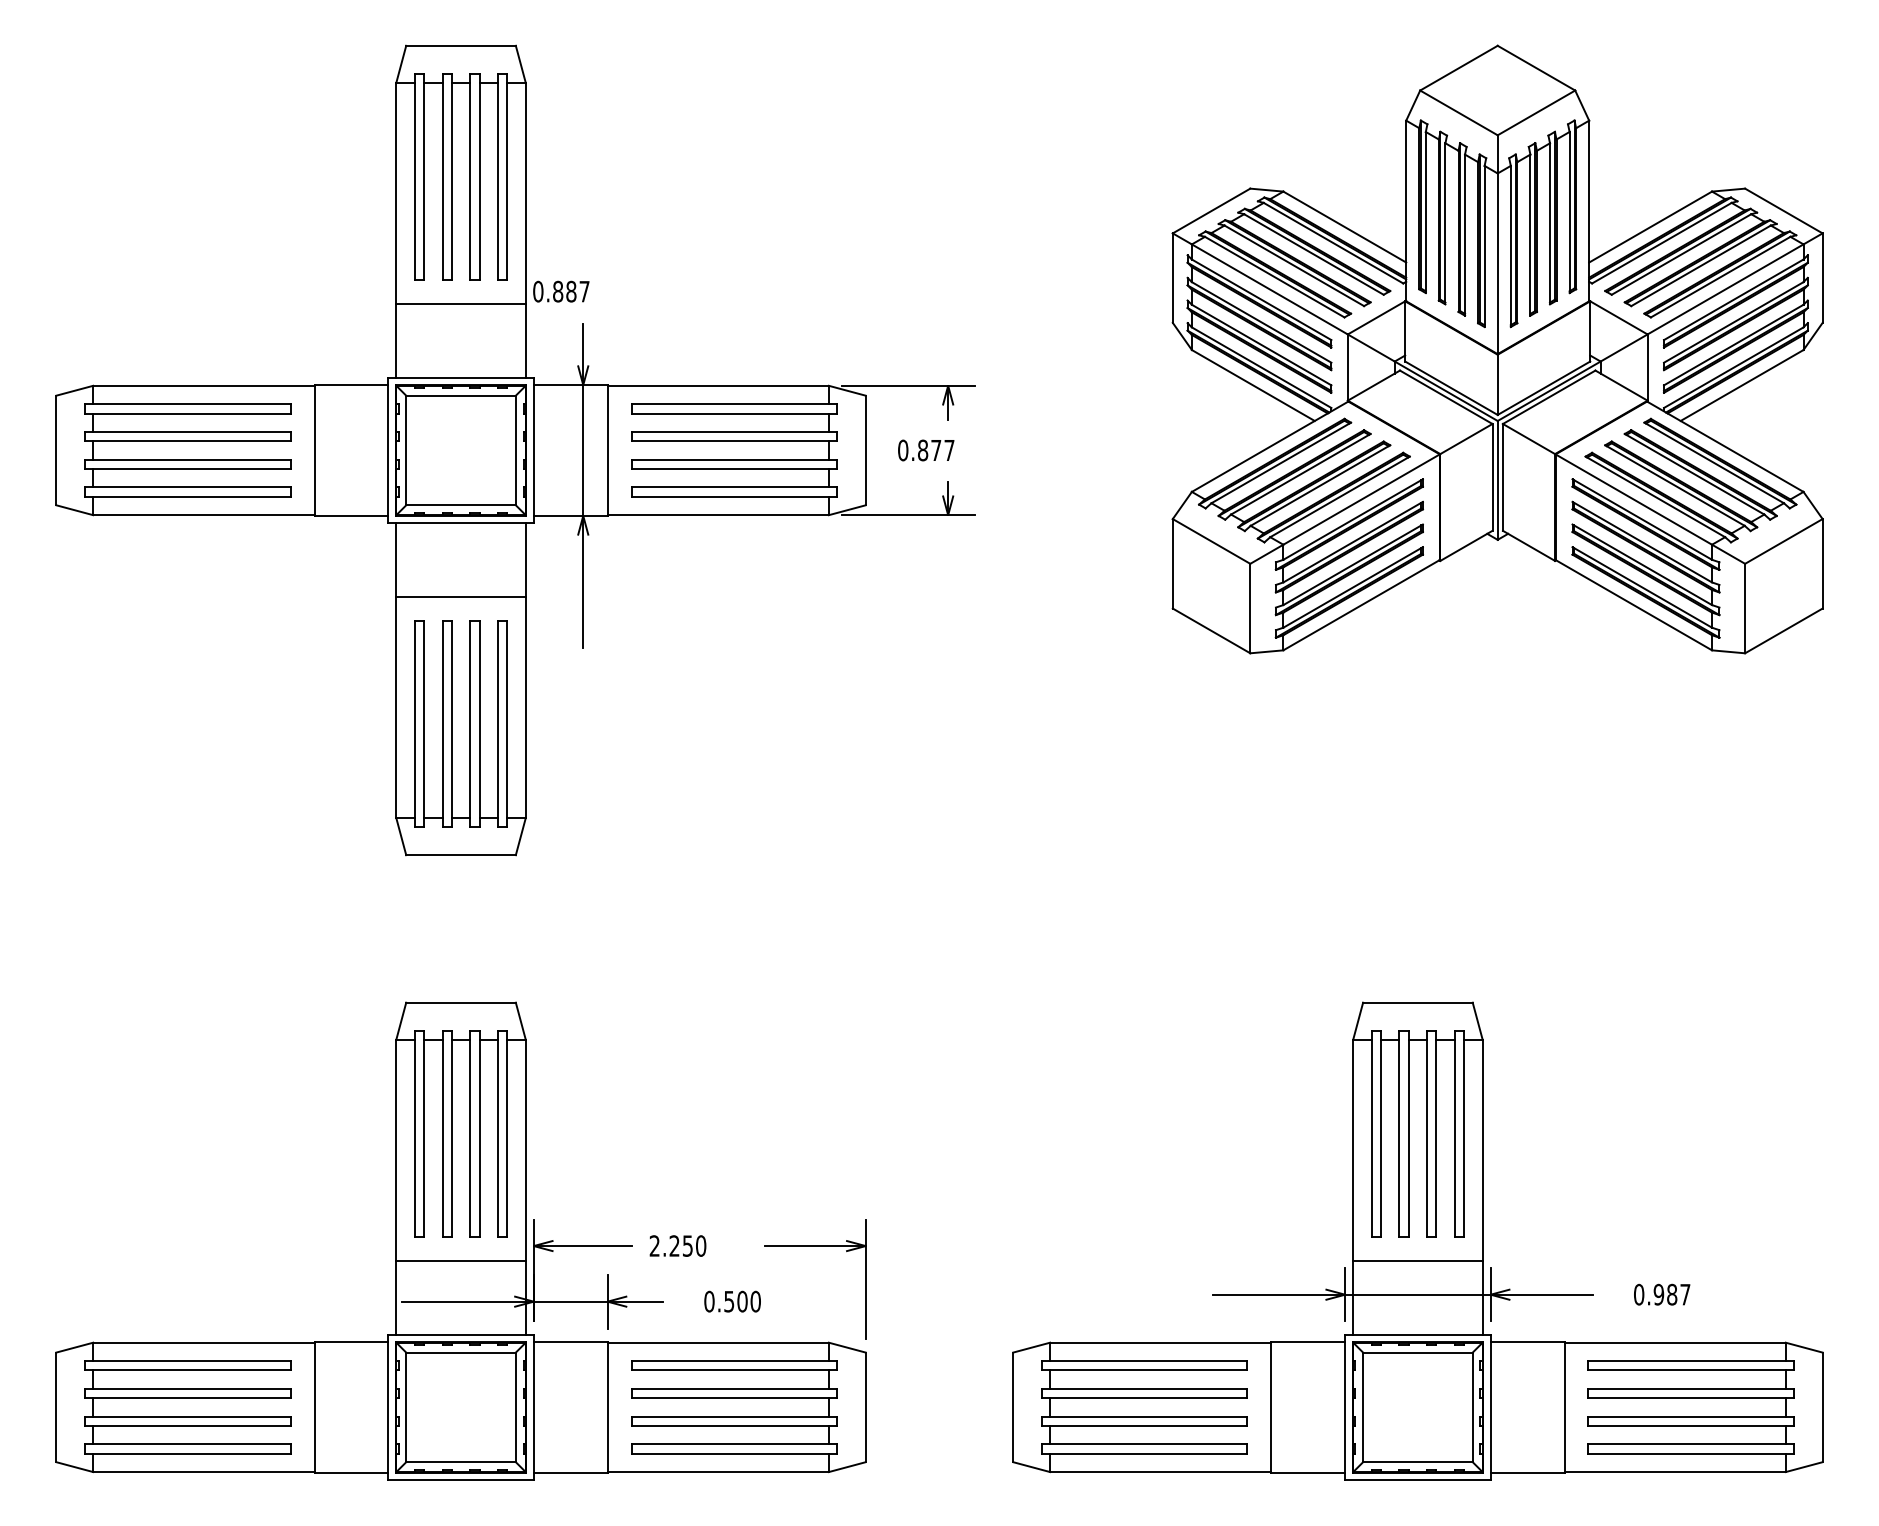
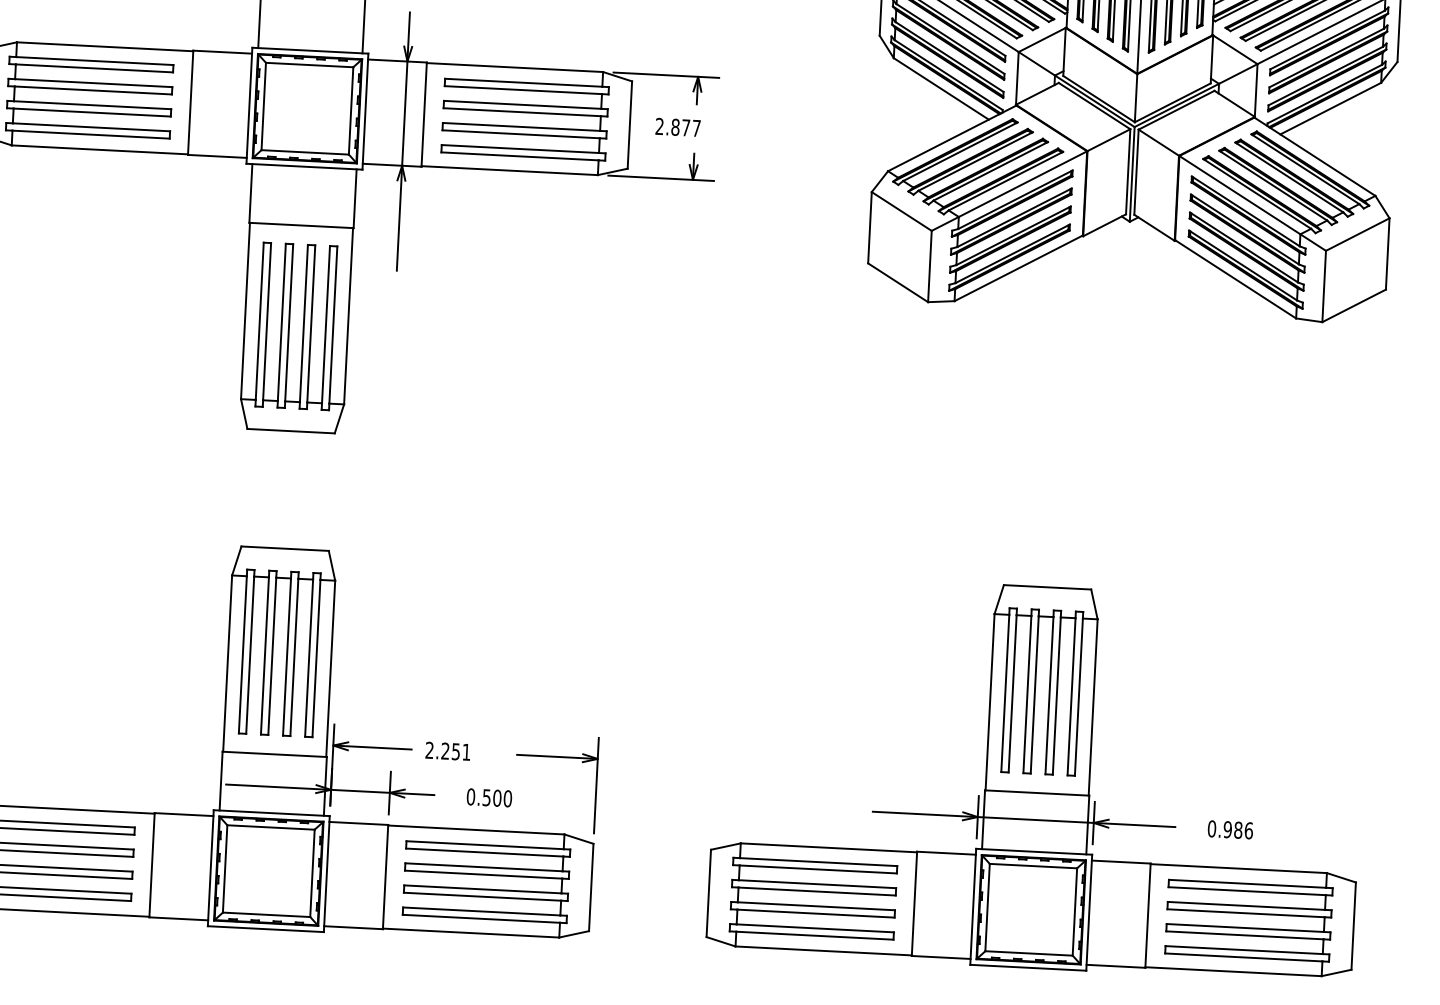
text: (903, 450) -> (659, 126), 0.877 -> 2.877
text: (701, 1245) -> (466, 751), 2.250 -> 2.251
text: (1685, 1294) -> (1248, 830), 0.987 -> 0.986

